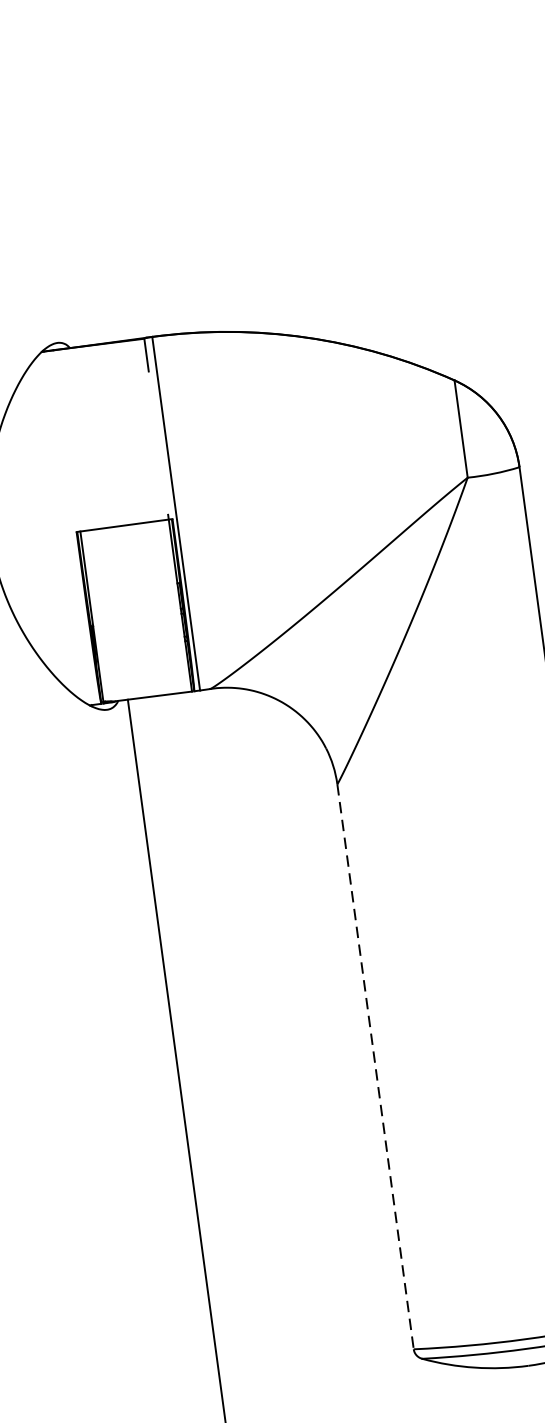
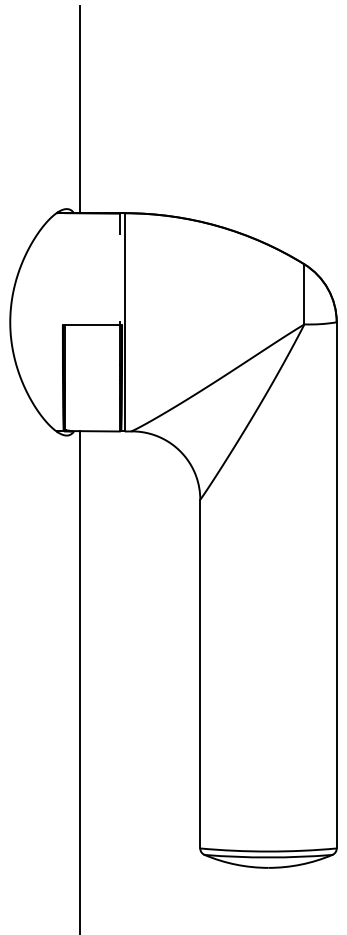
line: (57, 178) -> (80, 109), added
line: (375, 1067) -> (200, 674), dashed -> solid

